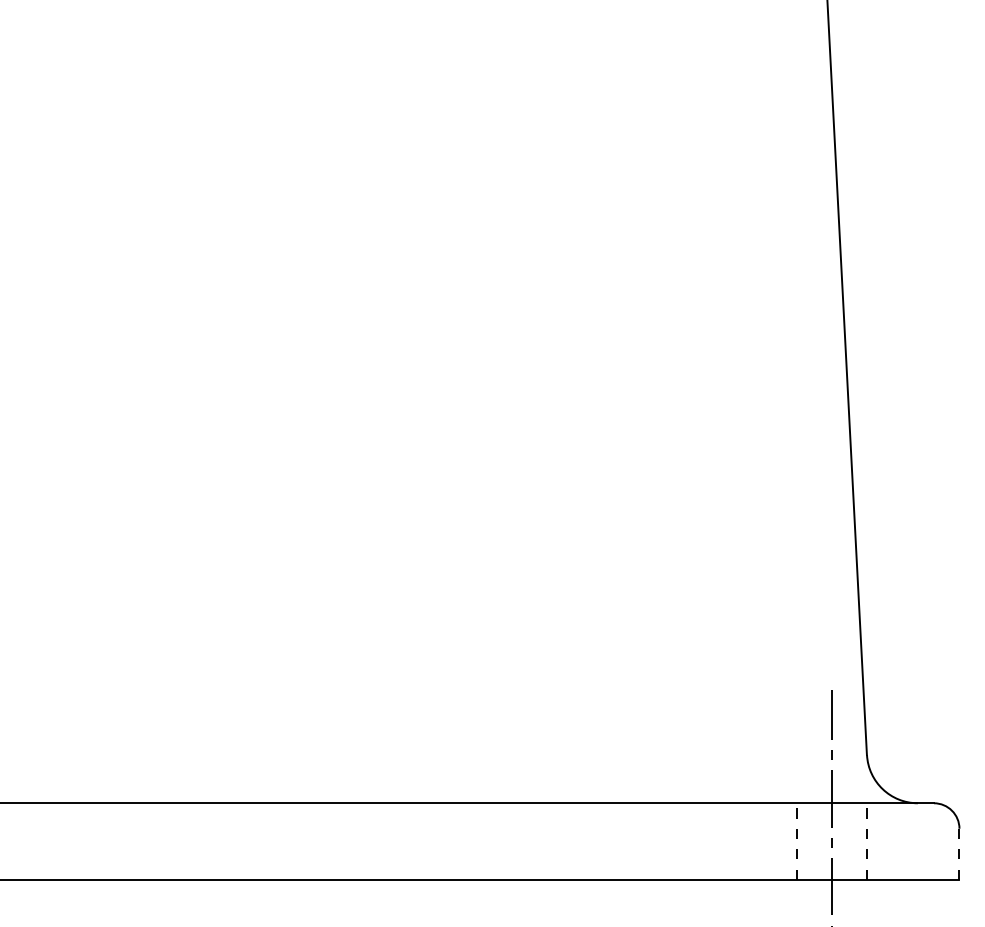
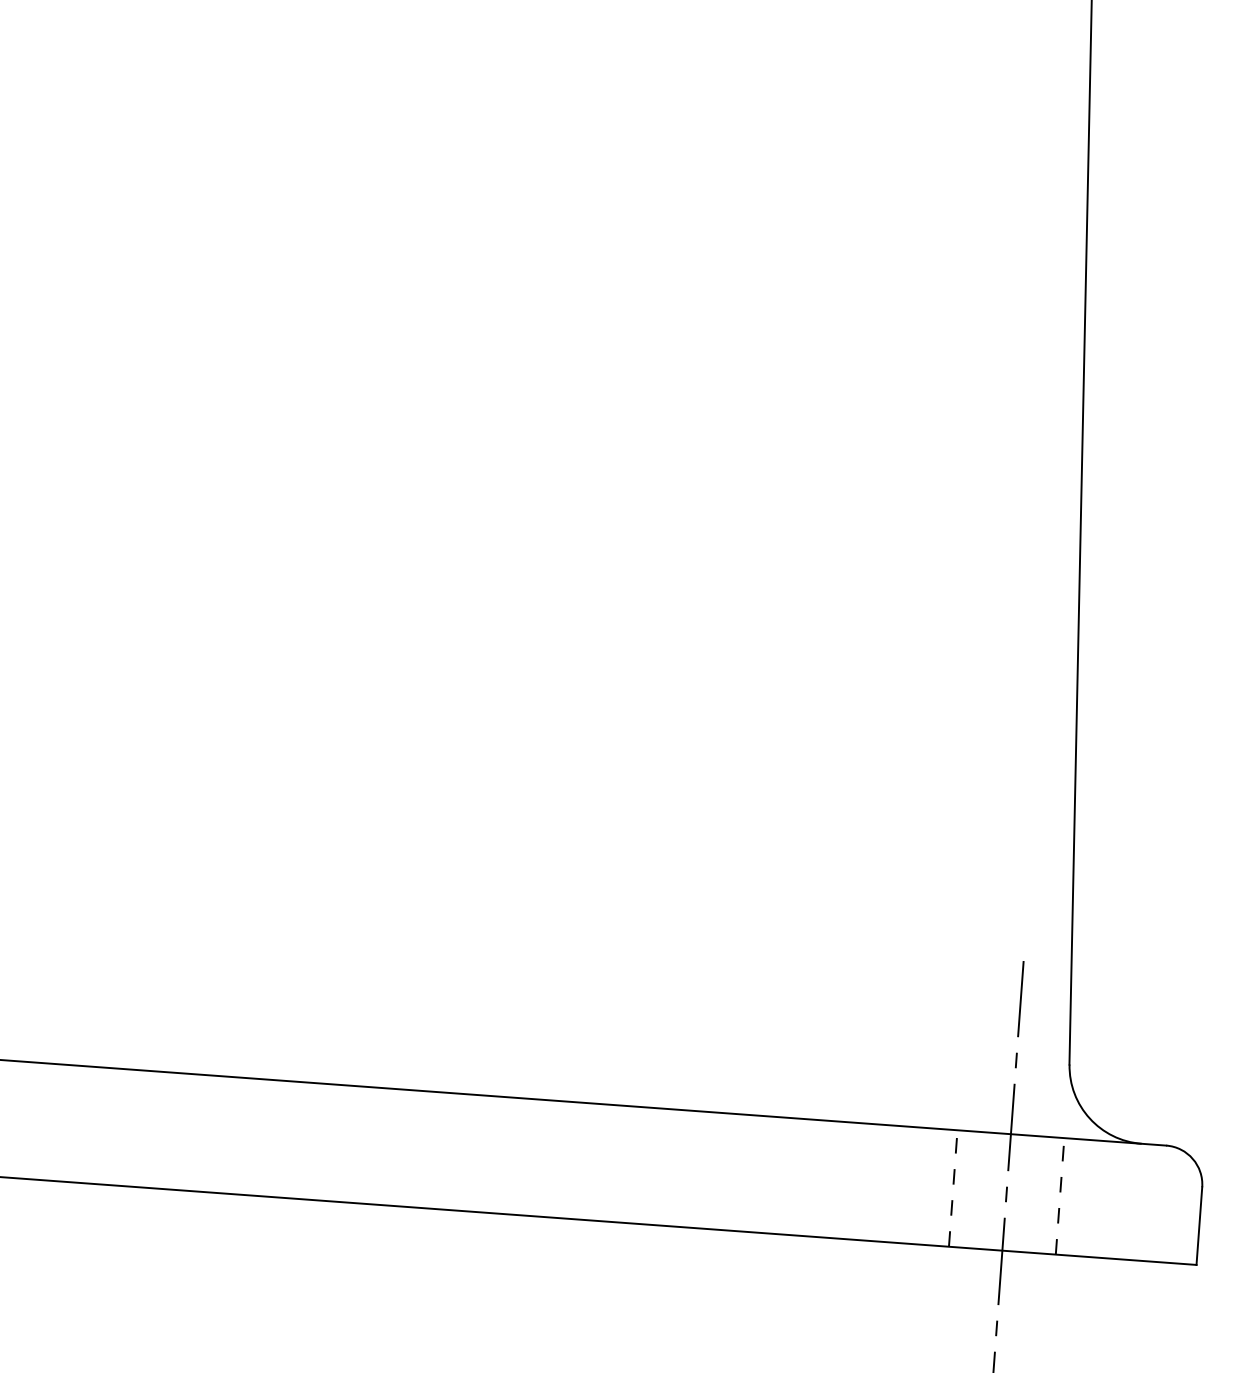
line: (959, 854) -> (1199, 1226), dashed -> solid

